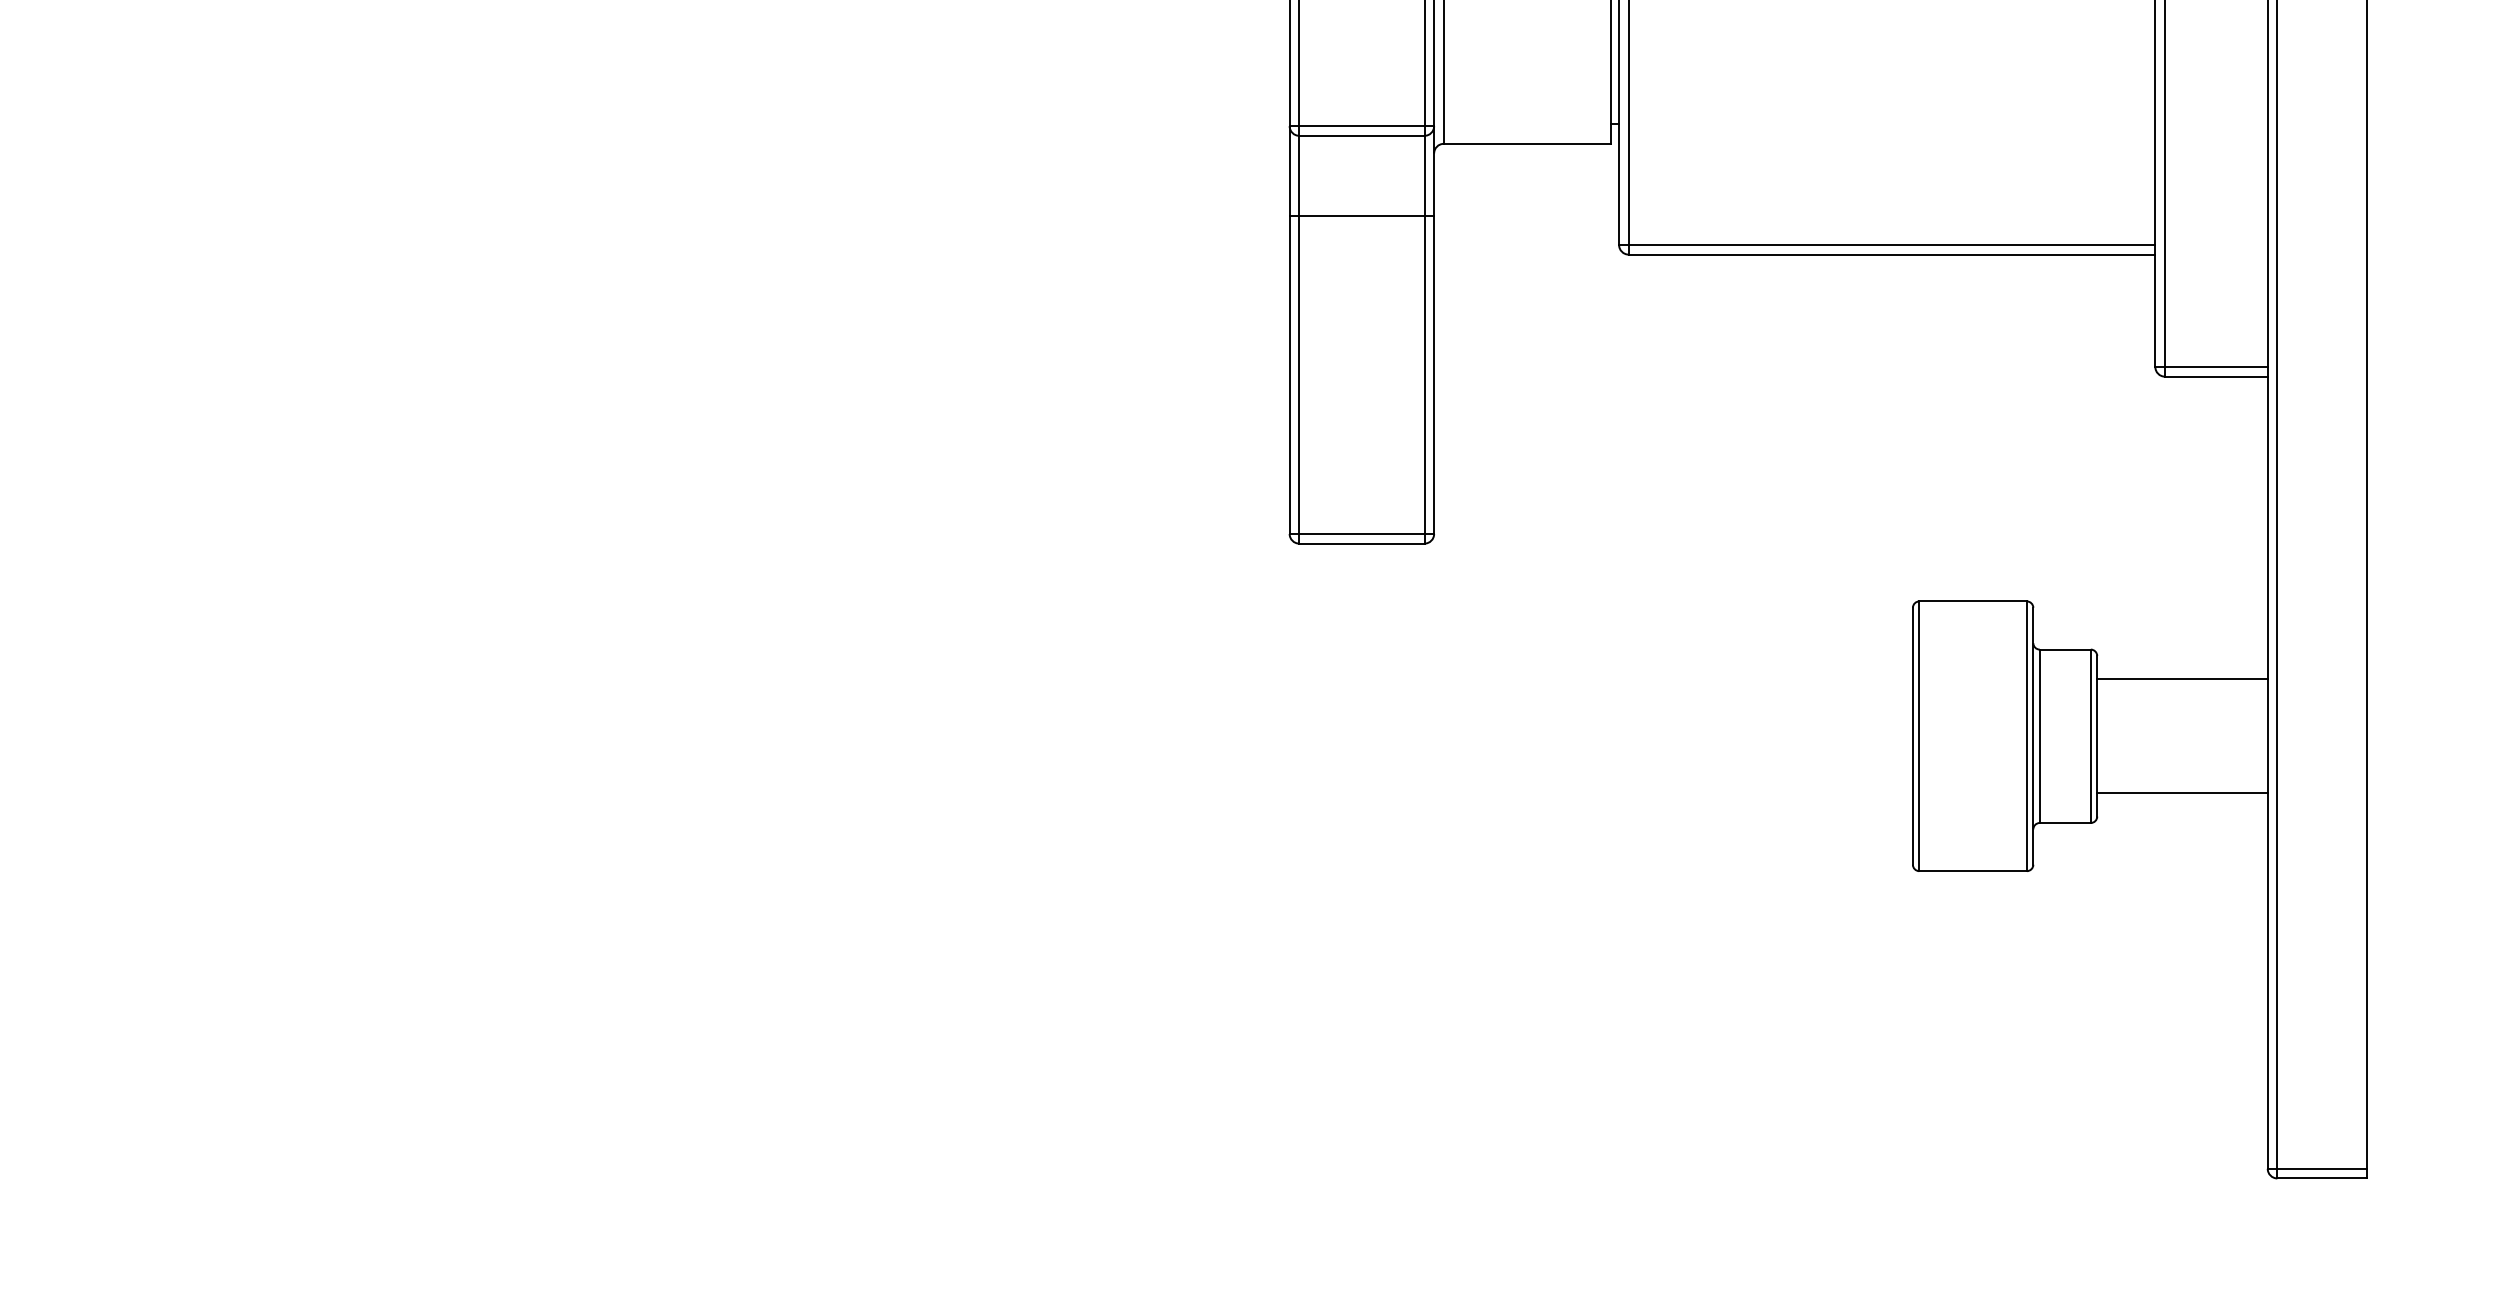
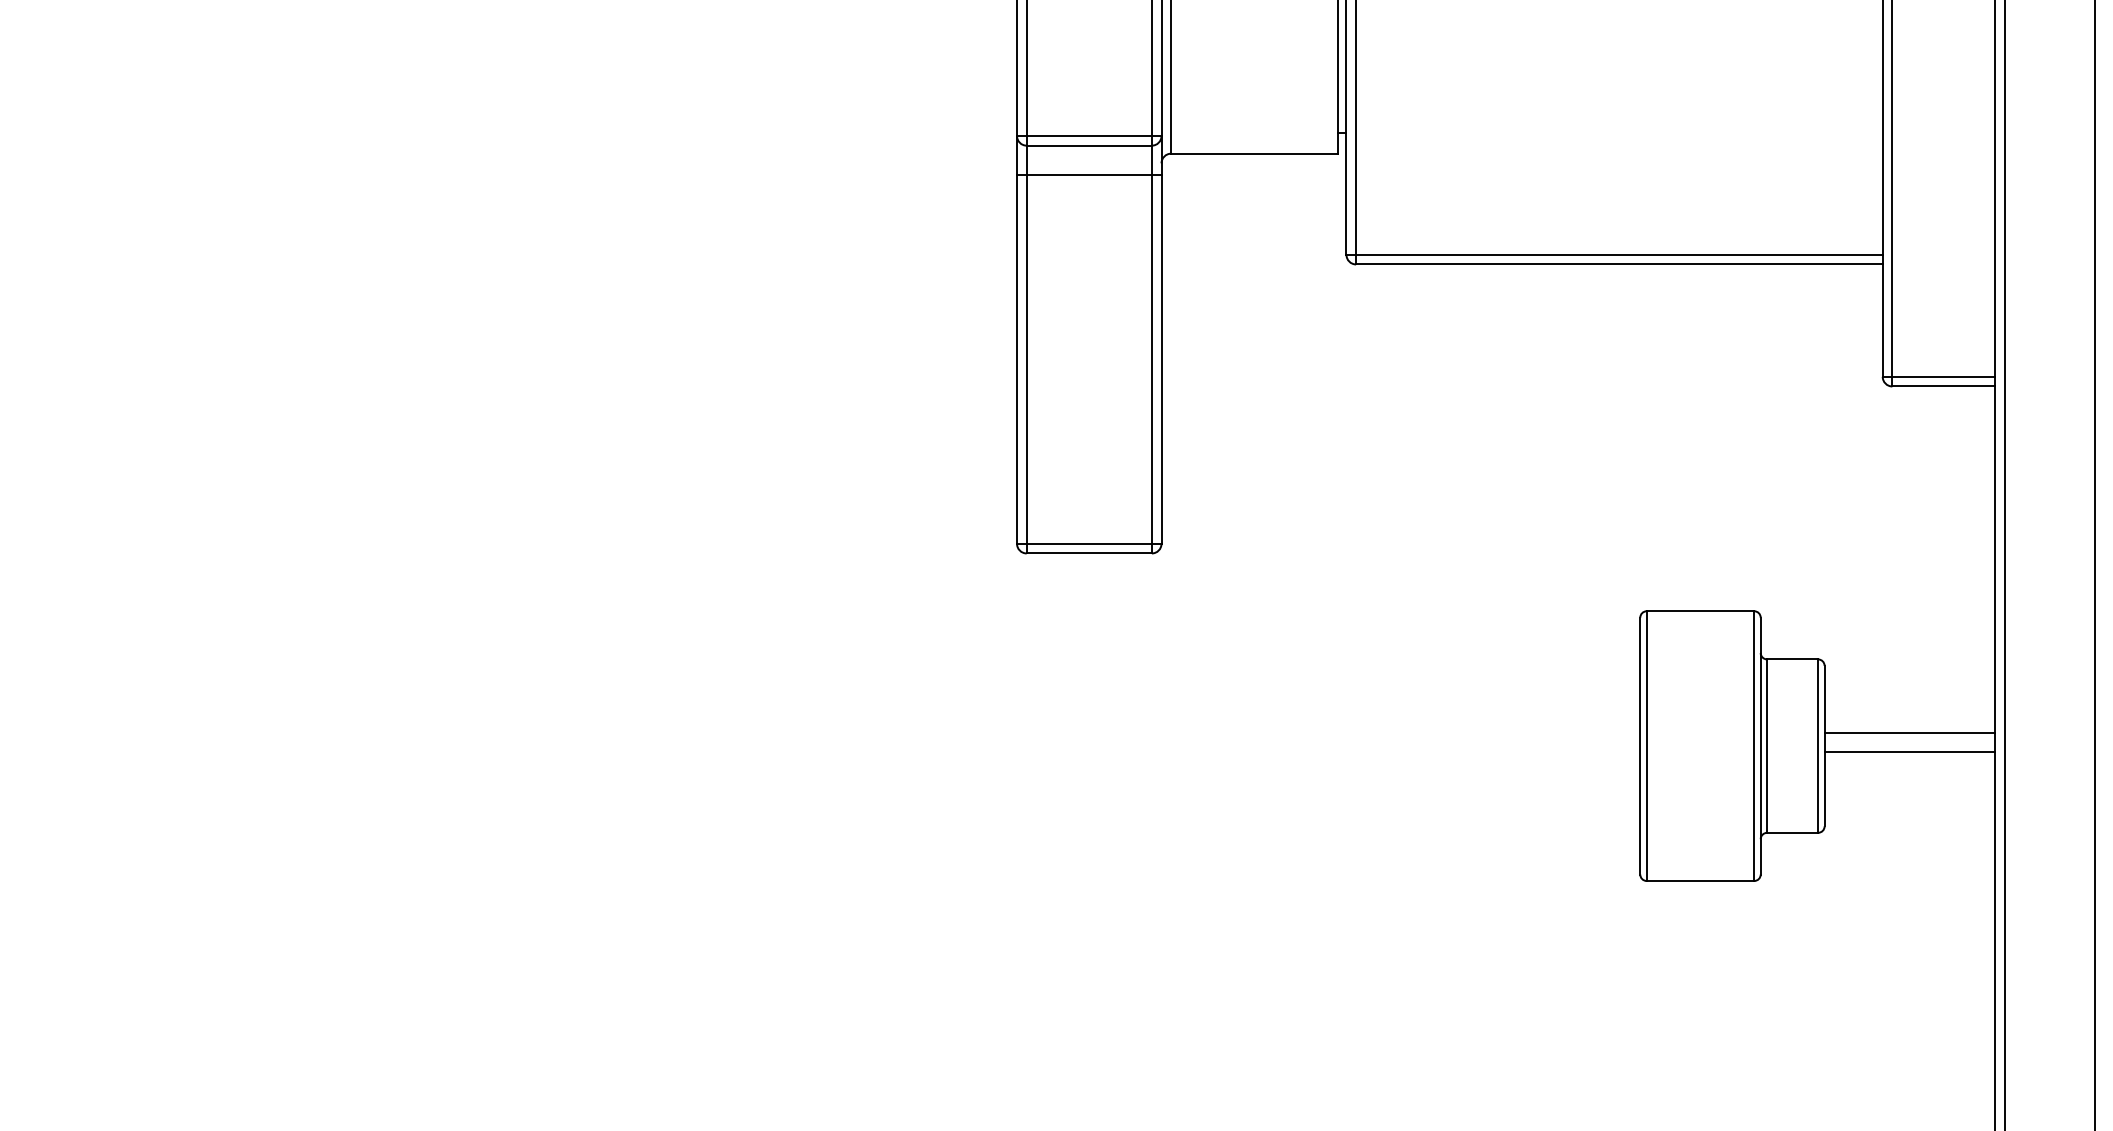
line: (1361, 216) -> (1088, 175), moved
line: (2182, 679) -> (1909, 752), moved
line: (2182, 793) -> (1909, 733), moved

